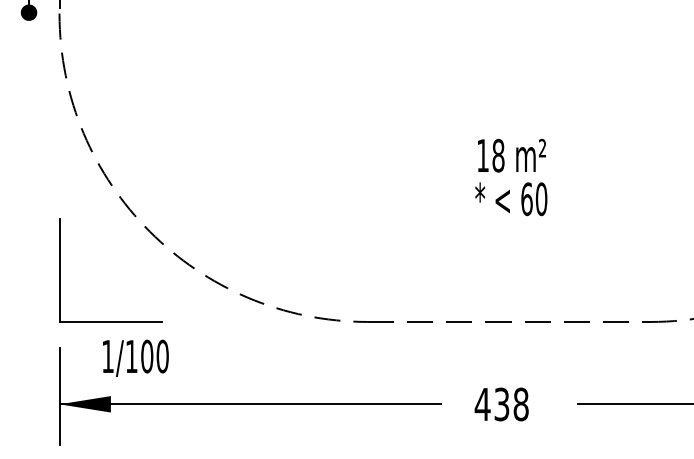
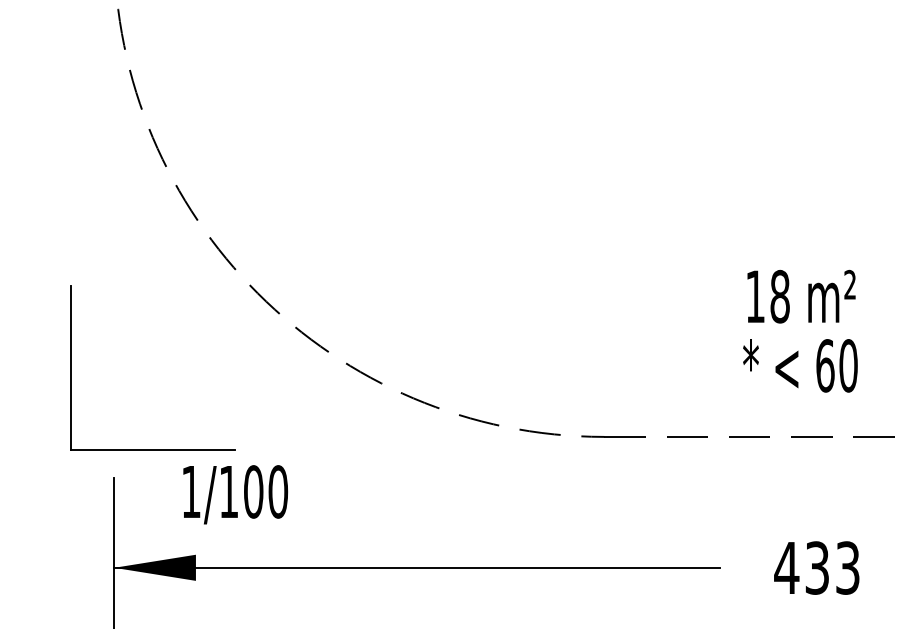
text: (511, 177) -> (800, 331), moved
part: (60, 270) -> (72, 367), moved
text: (520, 404) -> (846, 568), 438 -> 433

